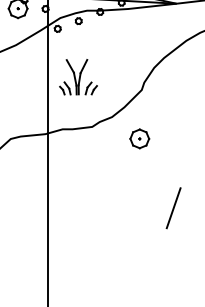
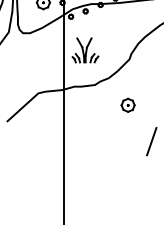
part: (138, 137) -> (127, 104), moved

